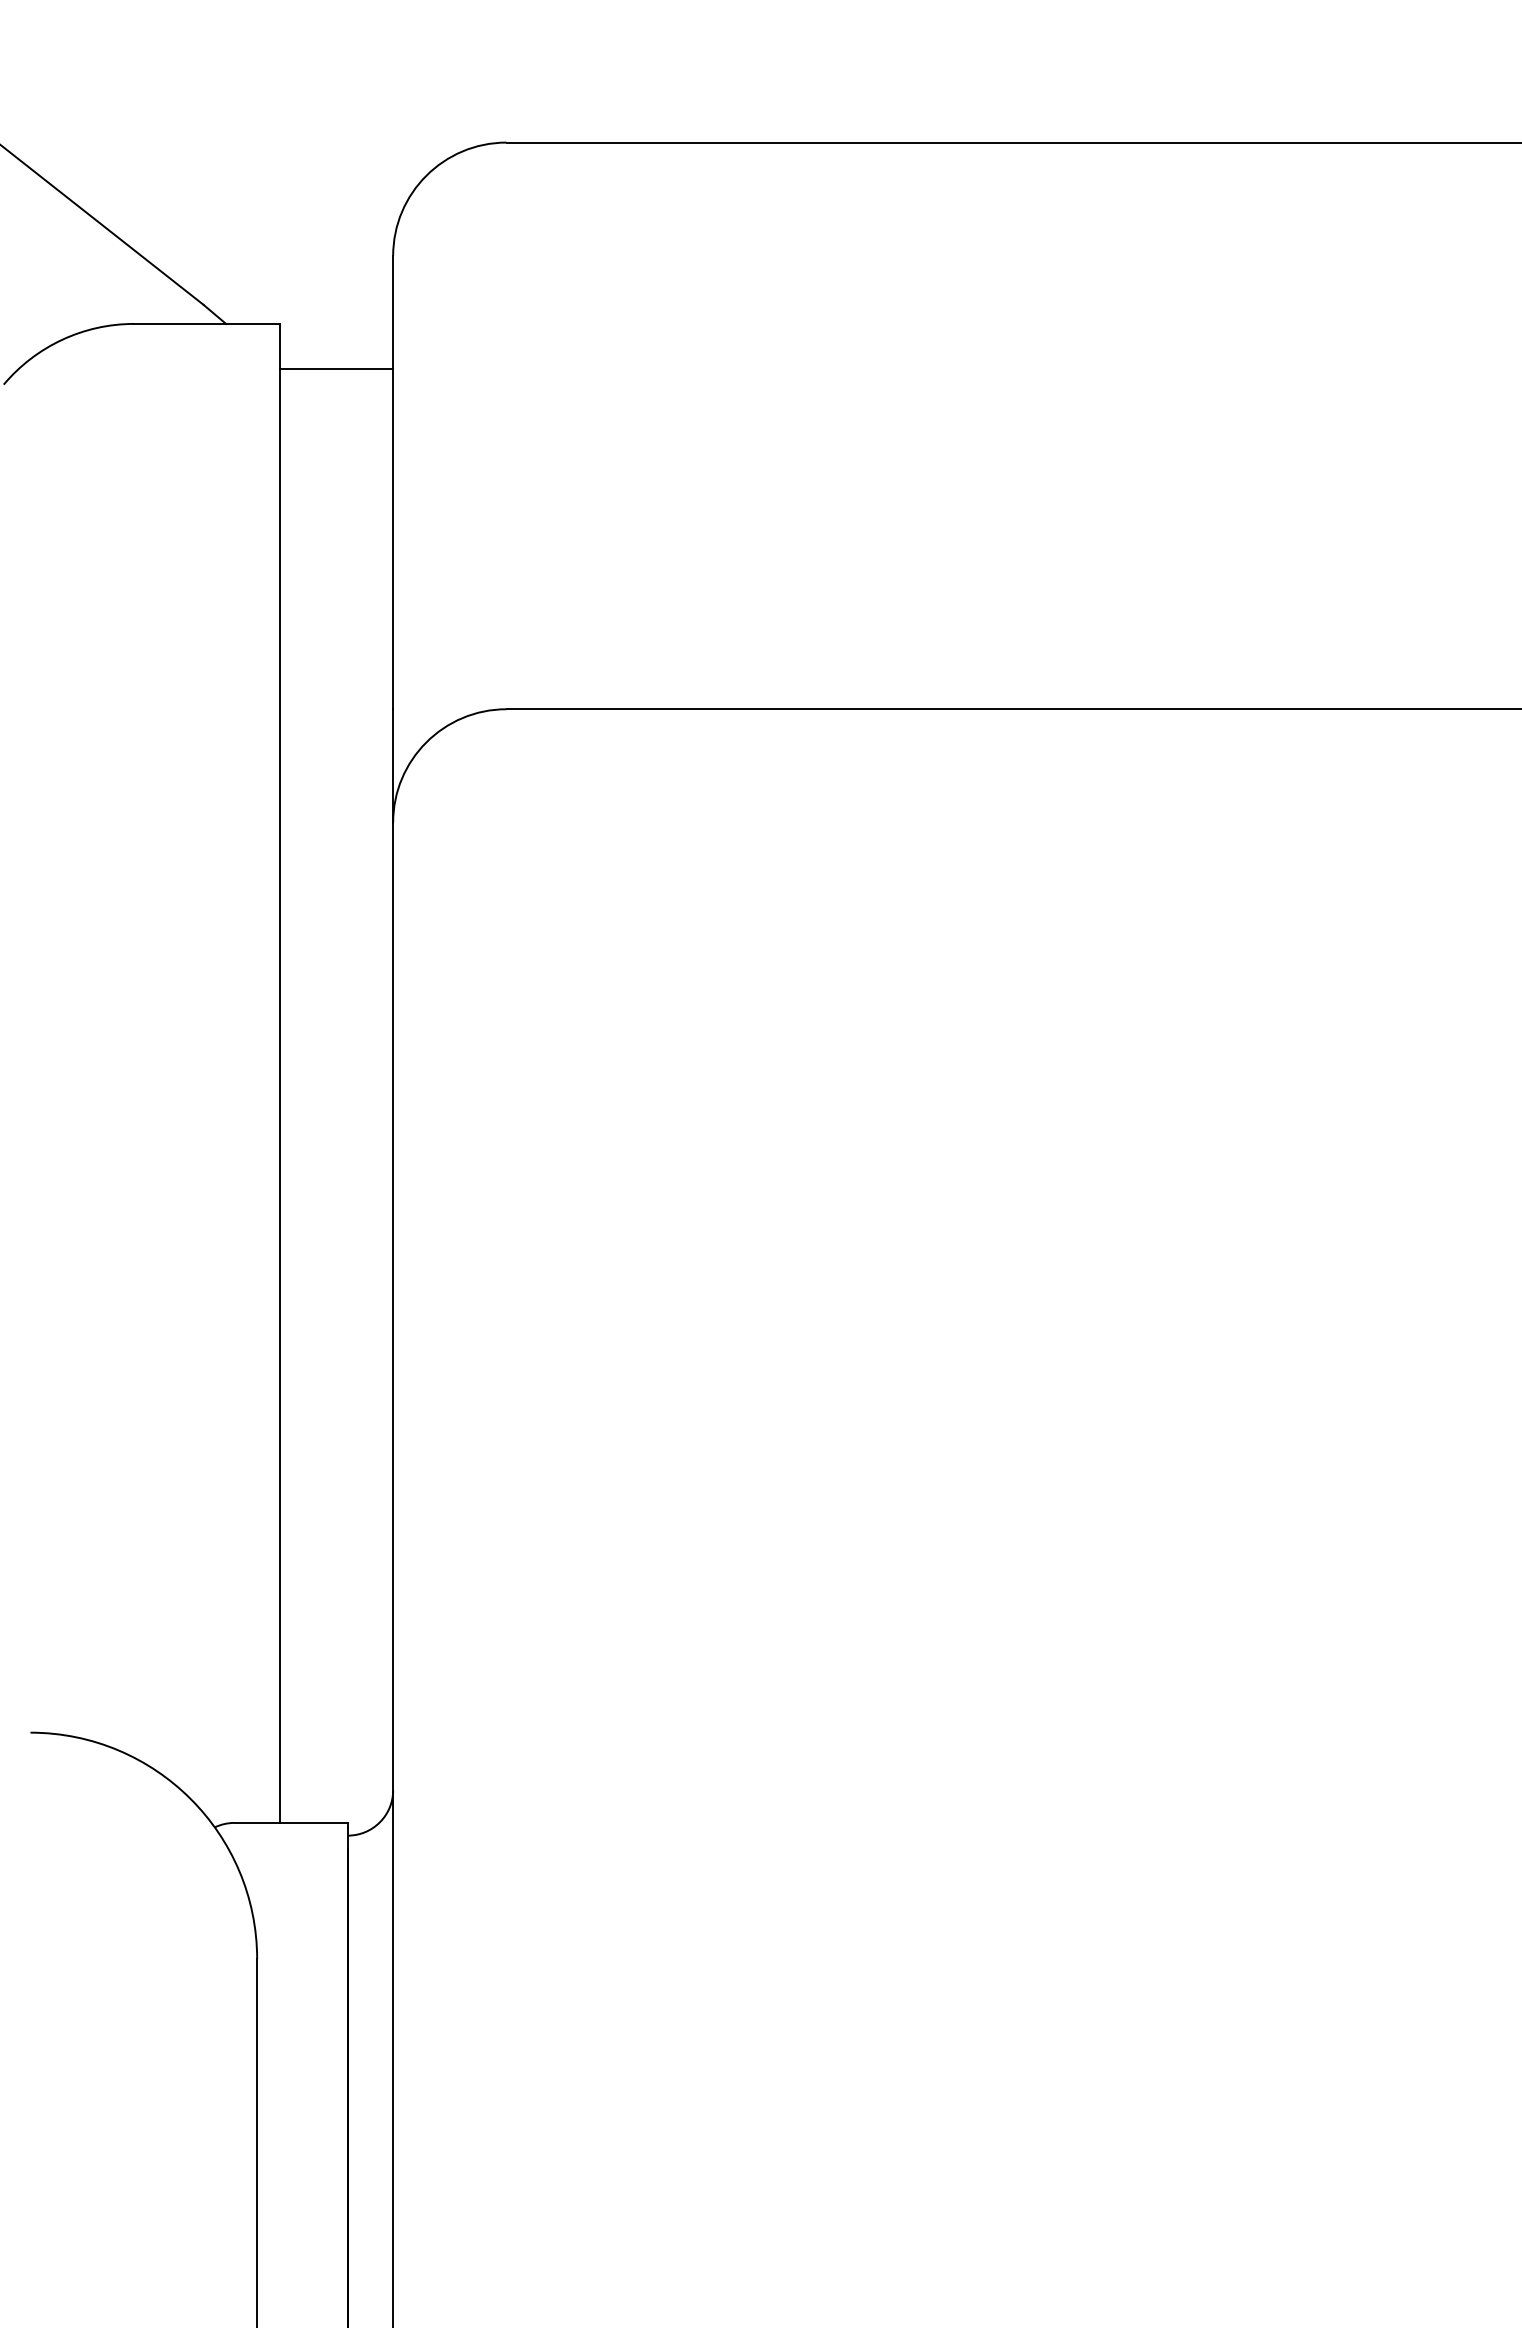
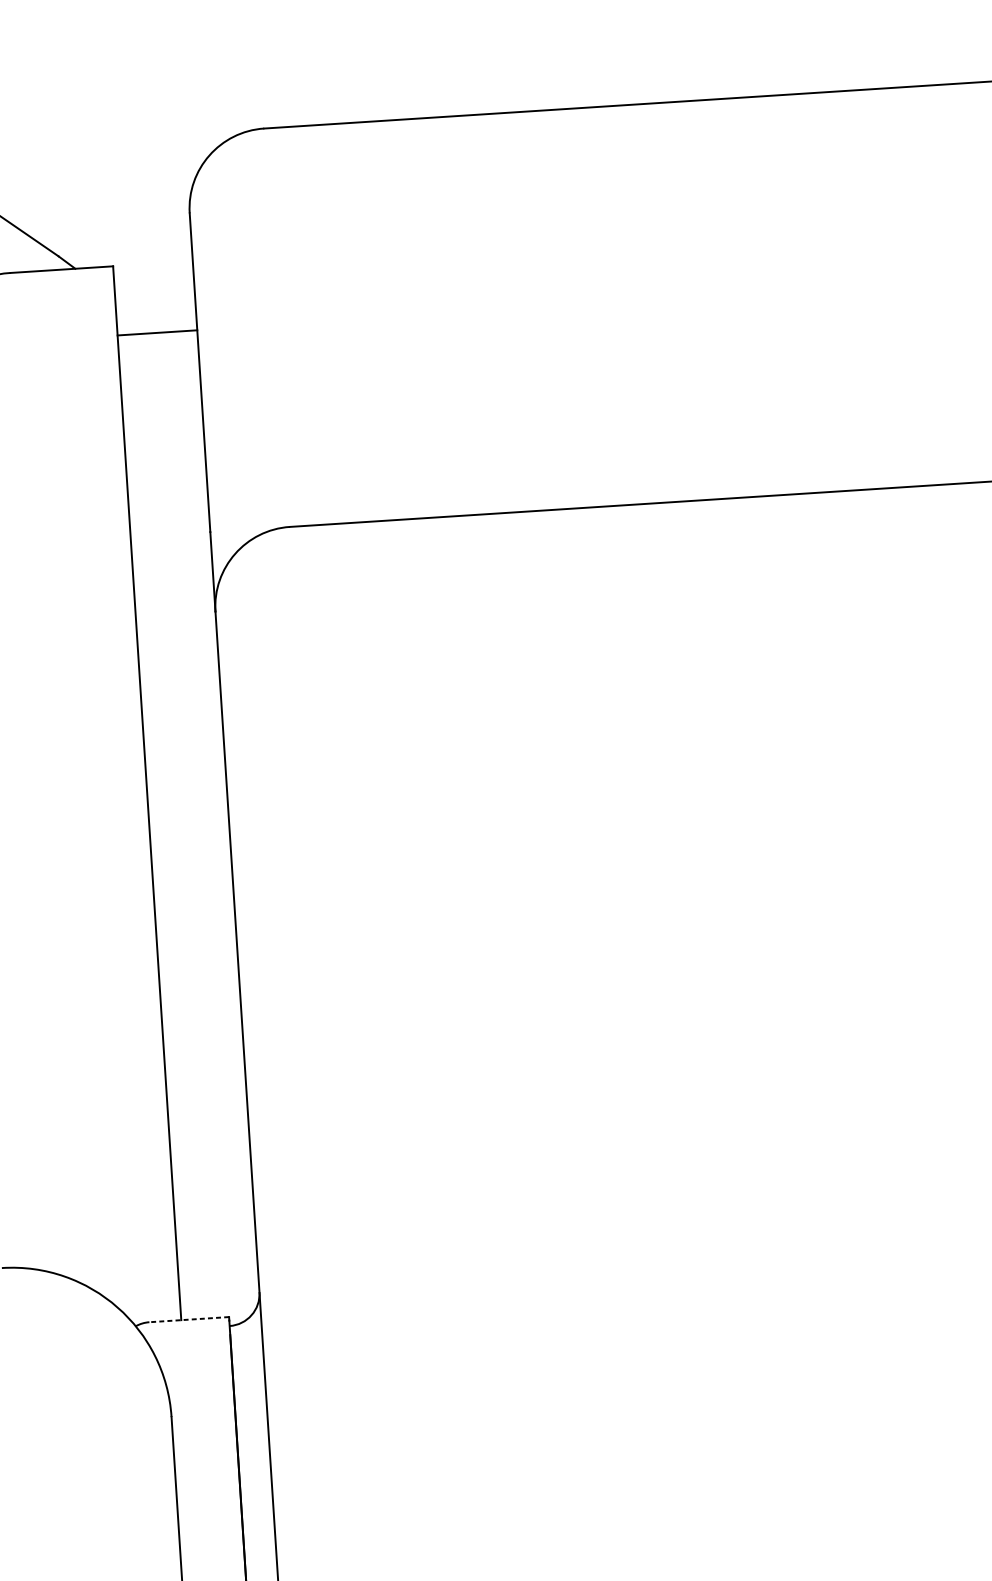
line: (336, 369) -> (157, 333), moved
line: (291, 1822) -> (189, 1319), solid -> dashed

